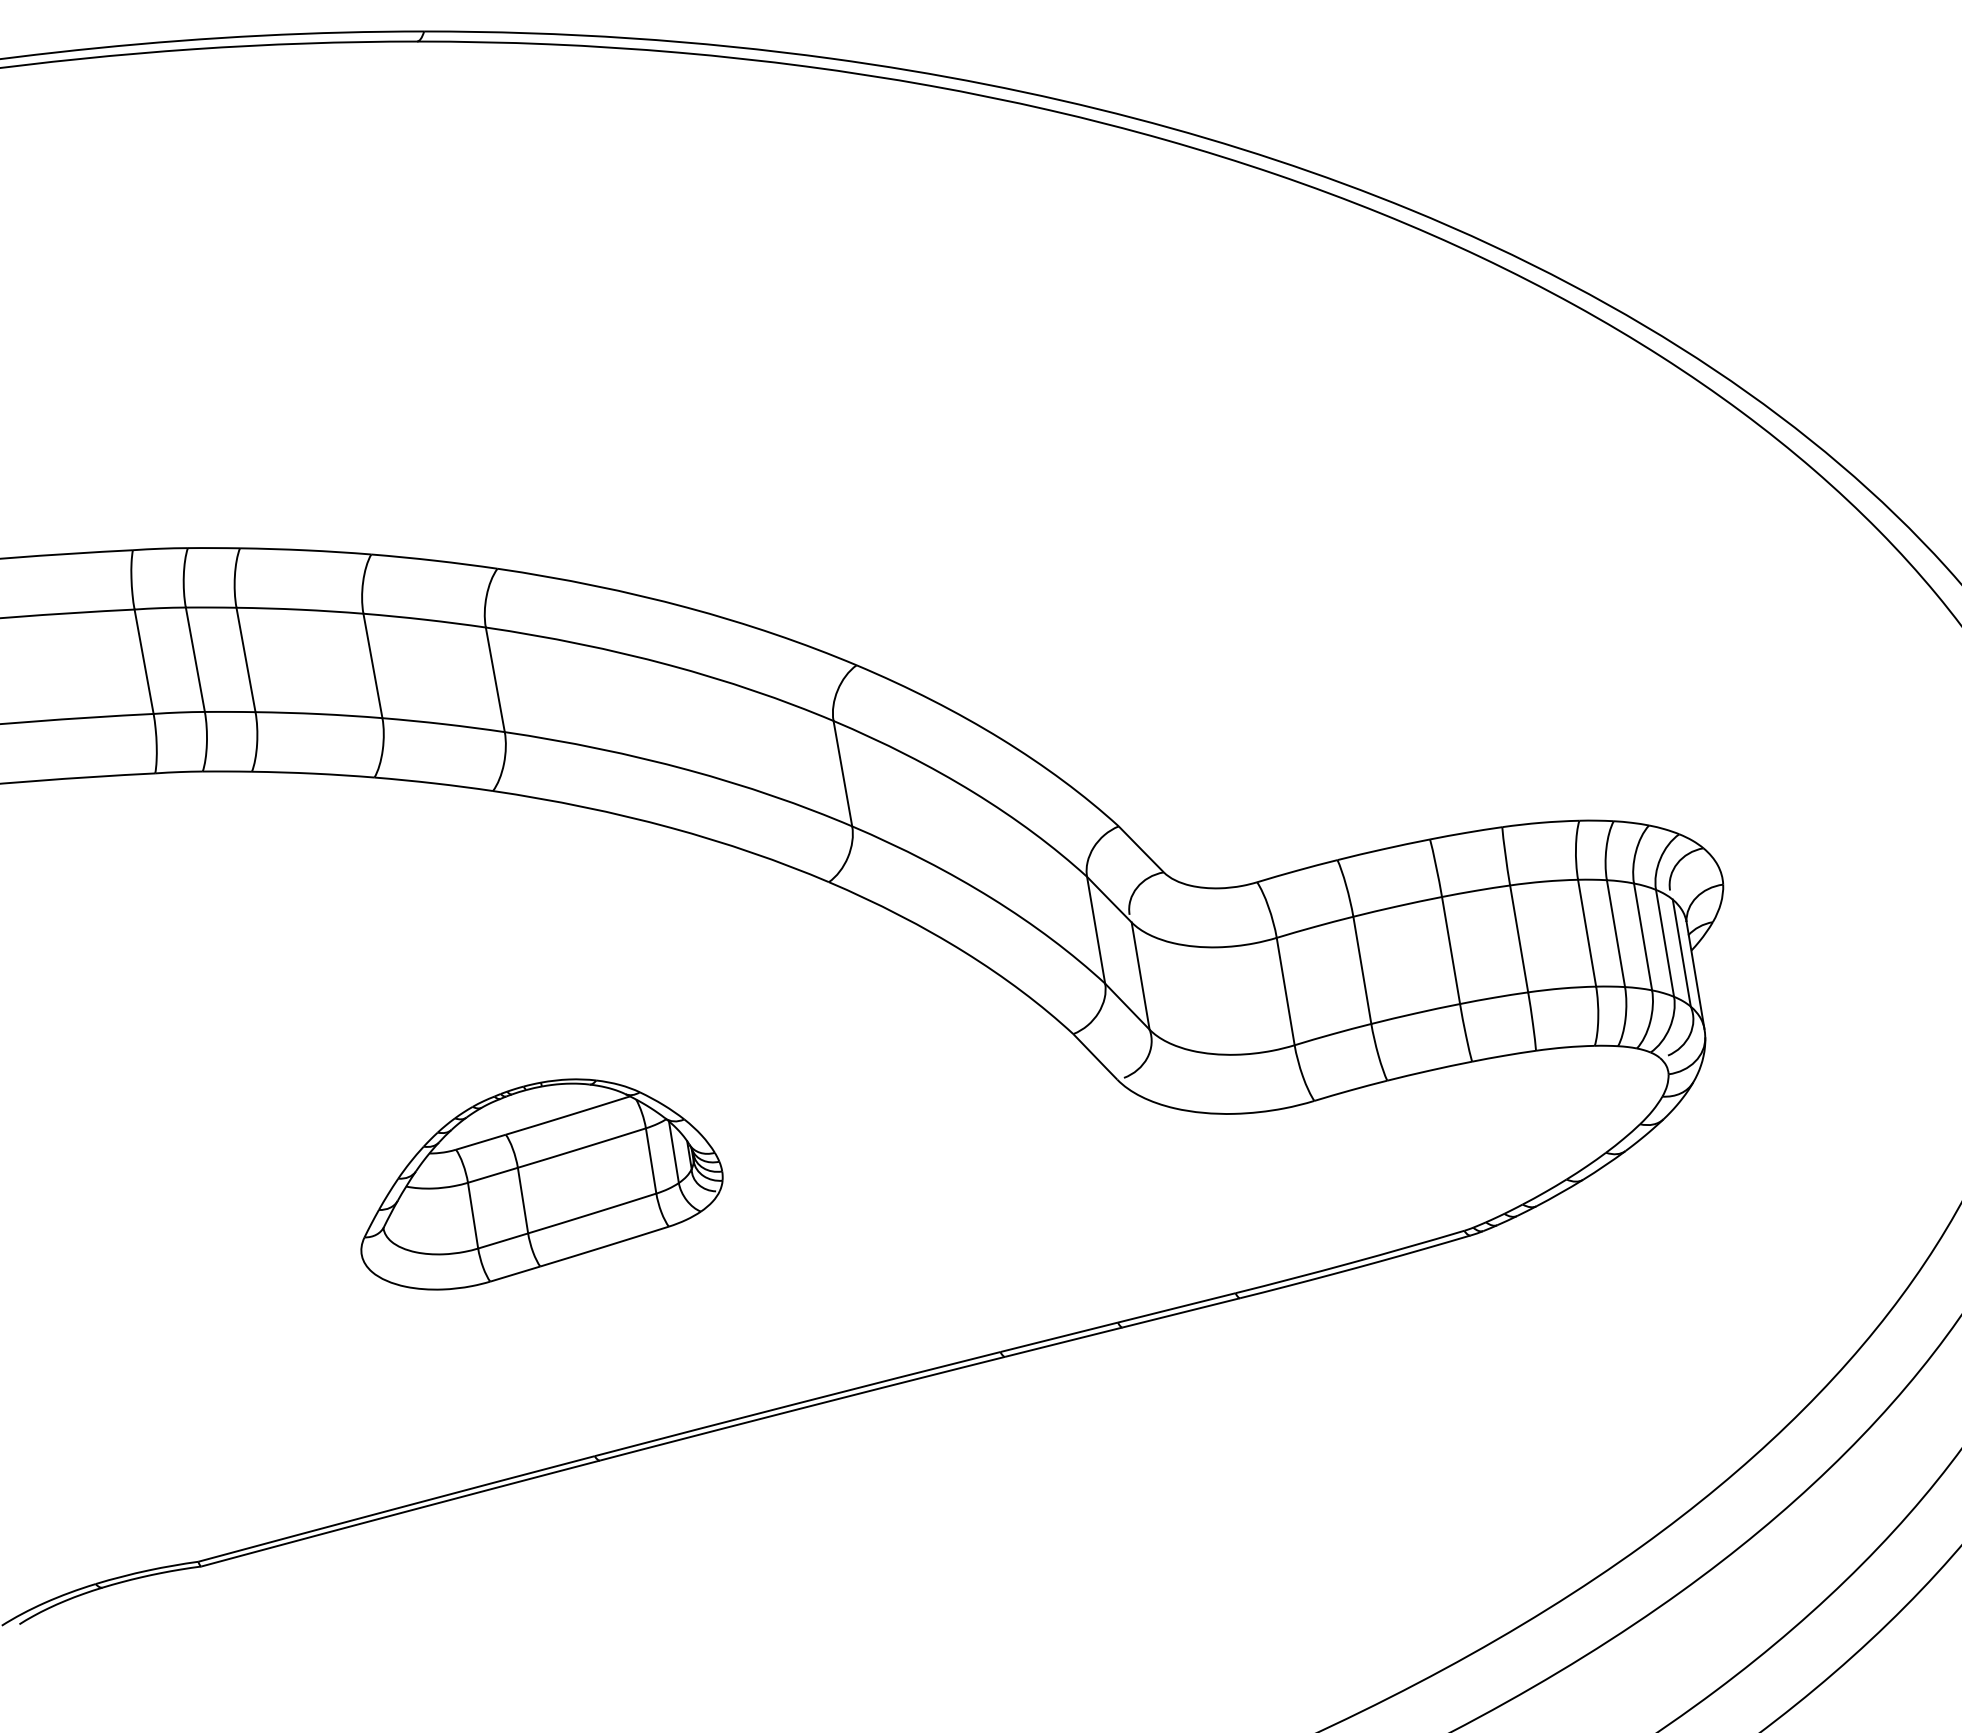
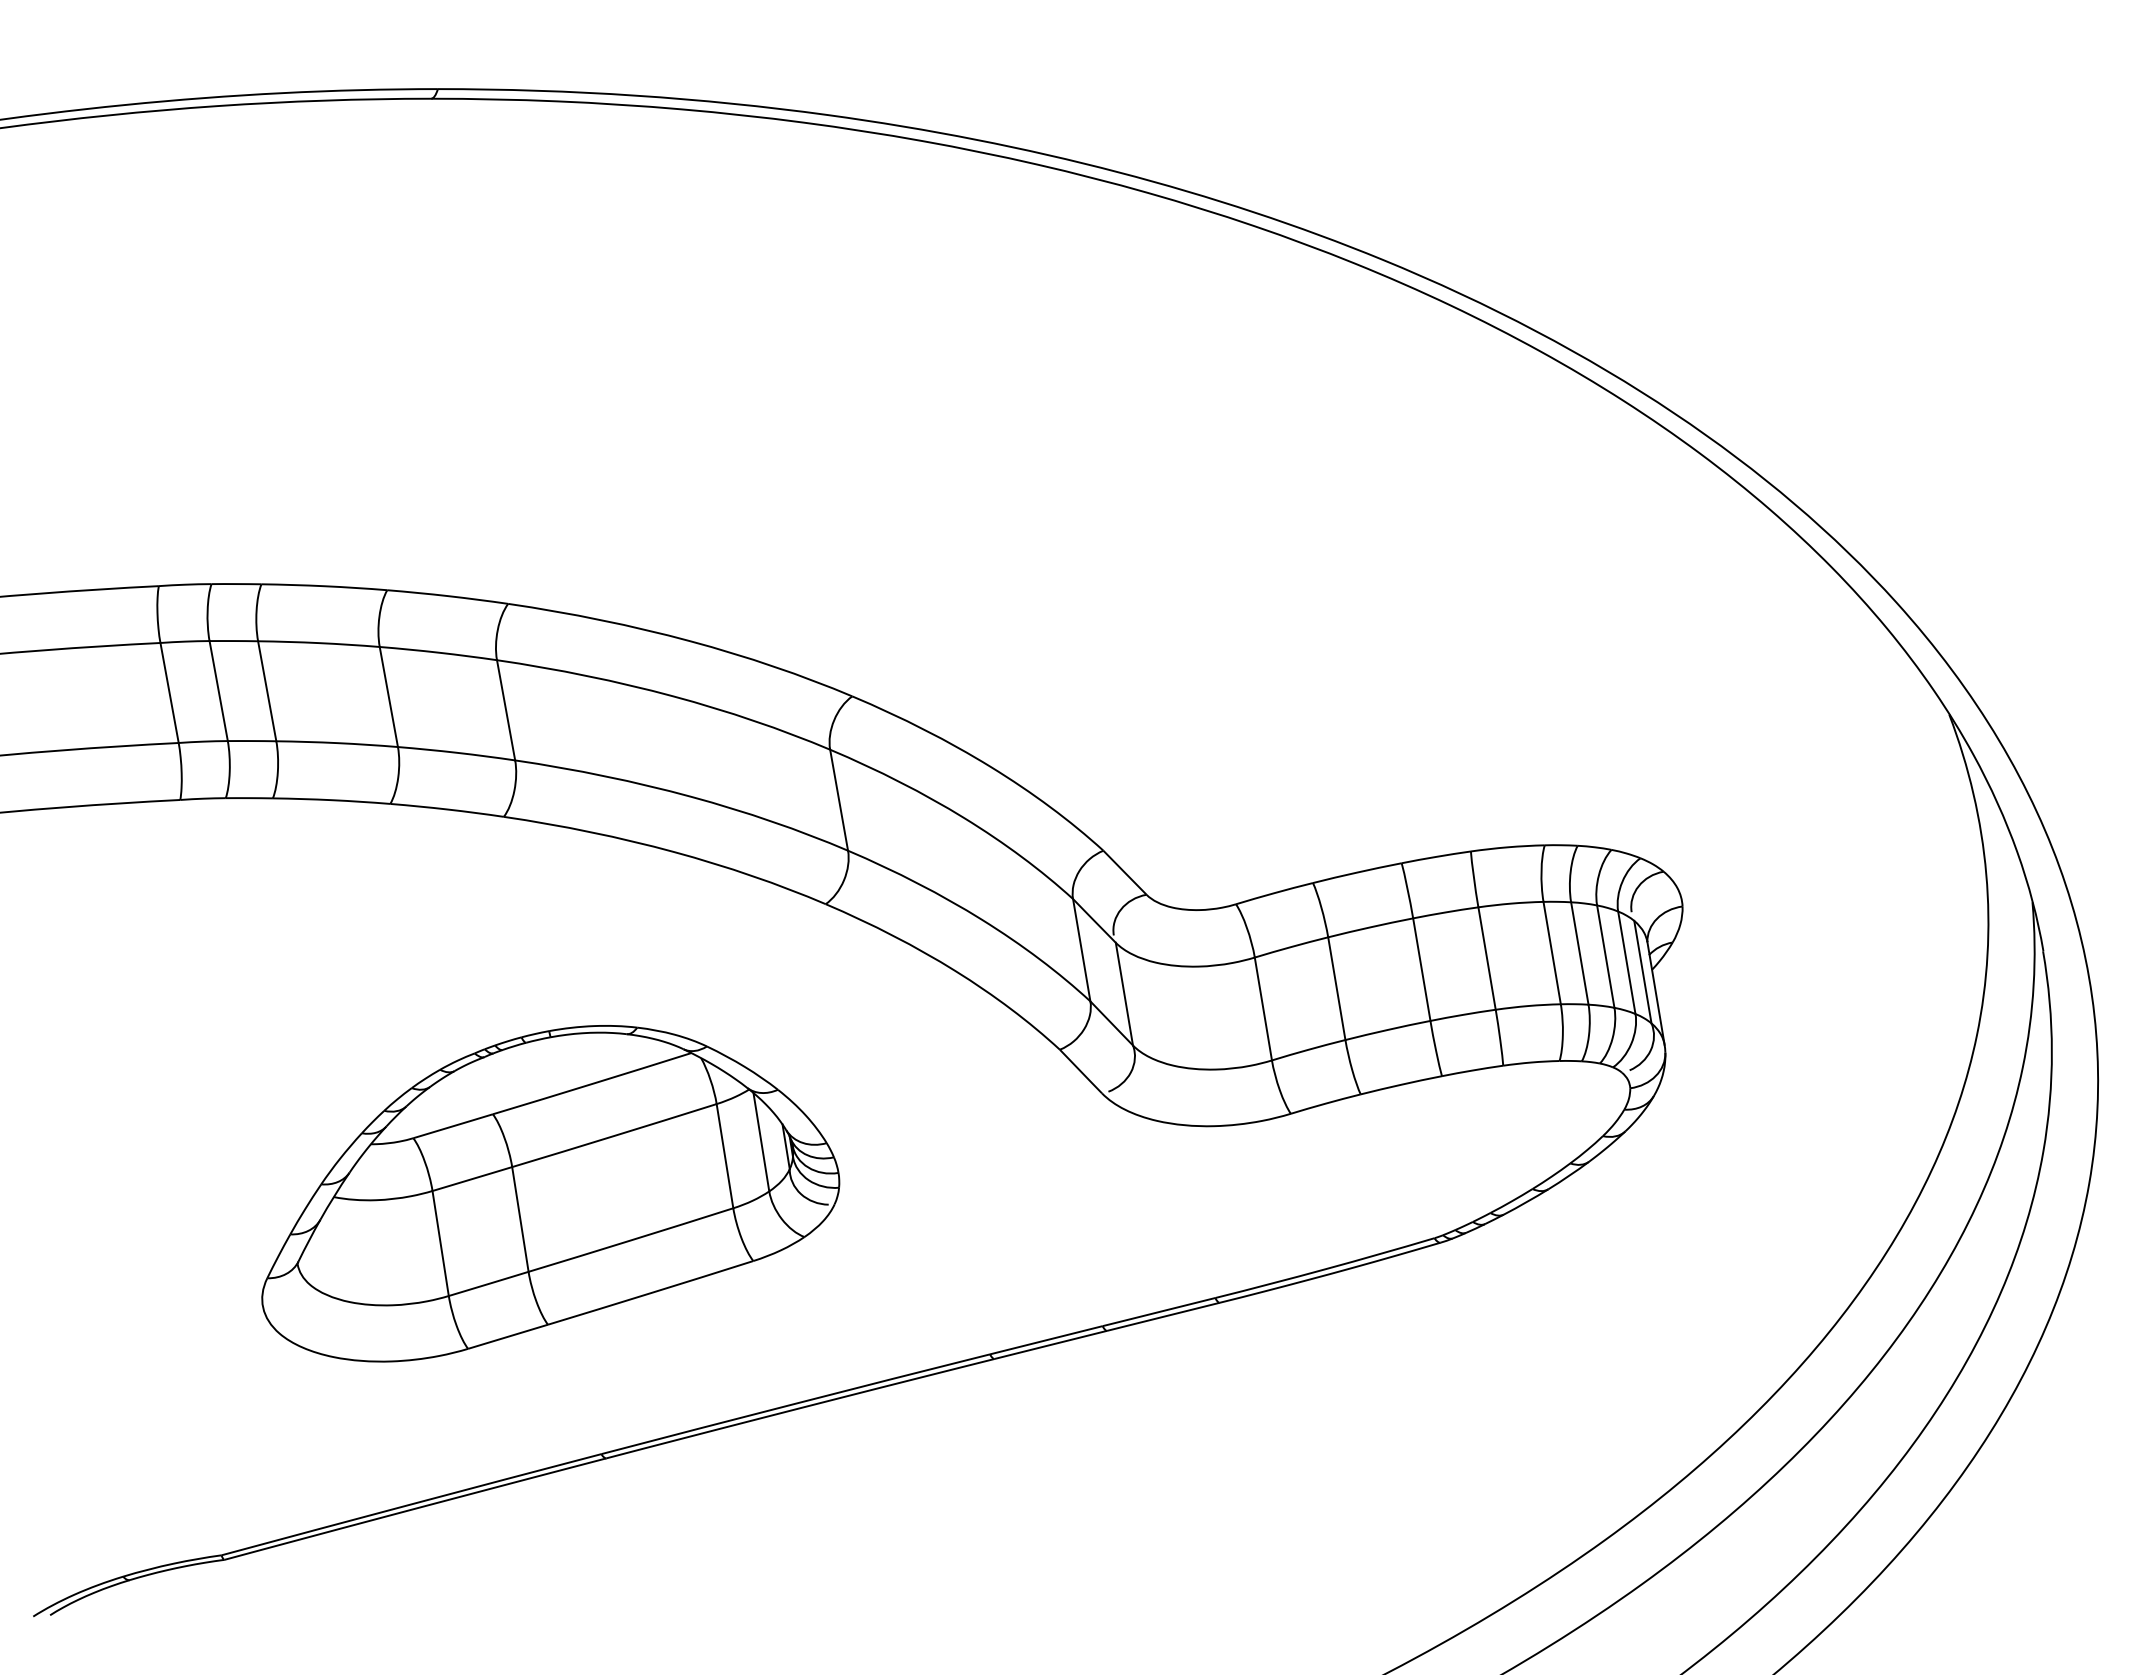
part: (541, 1184) -> (550, 1193), size x1.67

